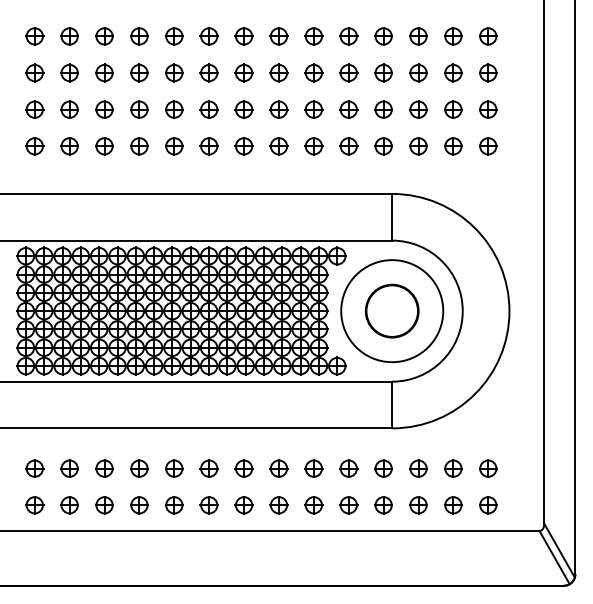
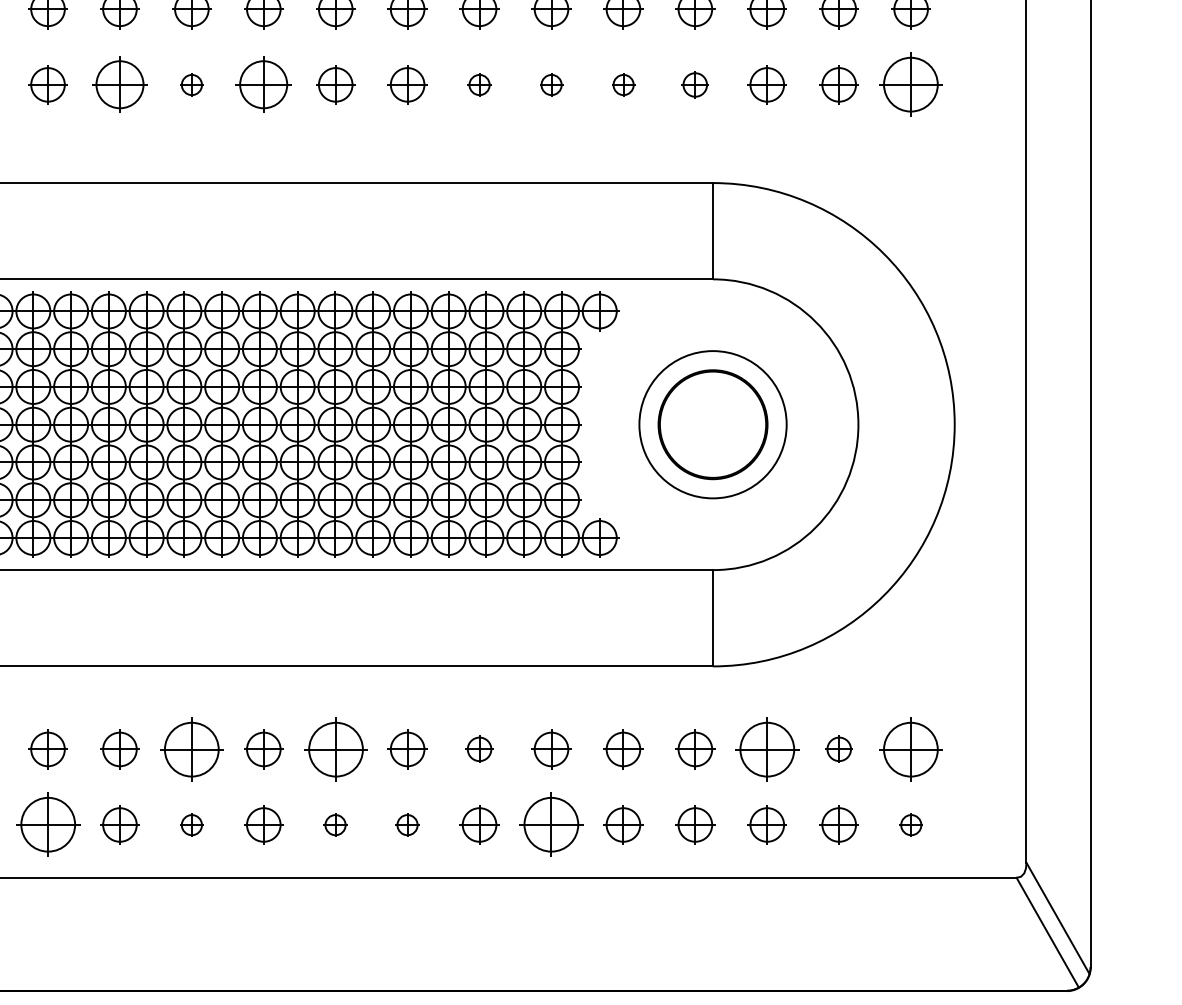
part: (104, 146) -> (119, 85), size x1.4
part: (139, 146) -> (191, 85), size x0.6
part: (174, 146) -> (264, 85), size x1.4
part: (278, 146) -> (478, 85), size x0.6
part: (313, 146) -> (550, 85), size x0.6
part: (348, 146) -> (622, 85), size x0.6
part: (383, 146) -> (695, 85), size x0.7
part: (488, 146) -> (911, 85), size x1.6
circle: (392, 311) -> (713, 425), size x0.7
part: (139, 468) -> (191, 749), size x1.6
part: (208, 468) -> (334, 749), size x1.6
part: (278, 468) -> (478, 749), size x0.7
part: (418, 468) -> (767, 749), size x1.6
part: (453, 468) -> (839, 749), size x0.7
part: (488, 468) -> (911, 749), size x1.6
part: (69, 505) -> (47, 825), size x1.6
part: (139, 505) -> (191, 825), size x0.6
part: (208, 505) -> (334, 825), size x0.6
part: (243, 505) -> (406, 825), size x0.6
part: (313, 505) -> (550, 825), size x1.6
part: (488, 505) -> (911, 825), size x0.6

